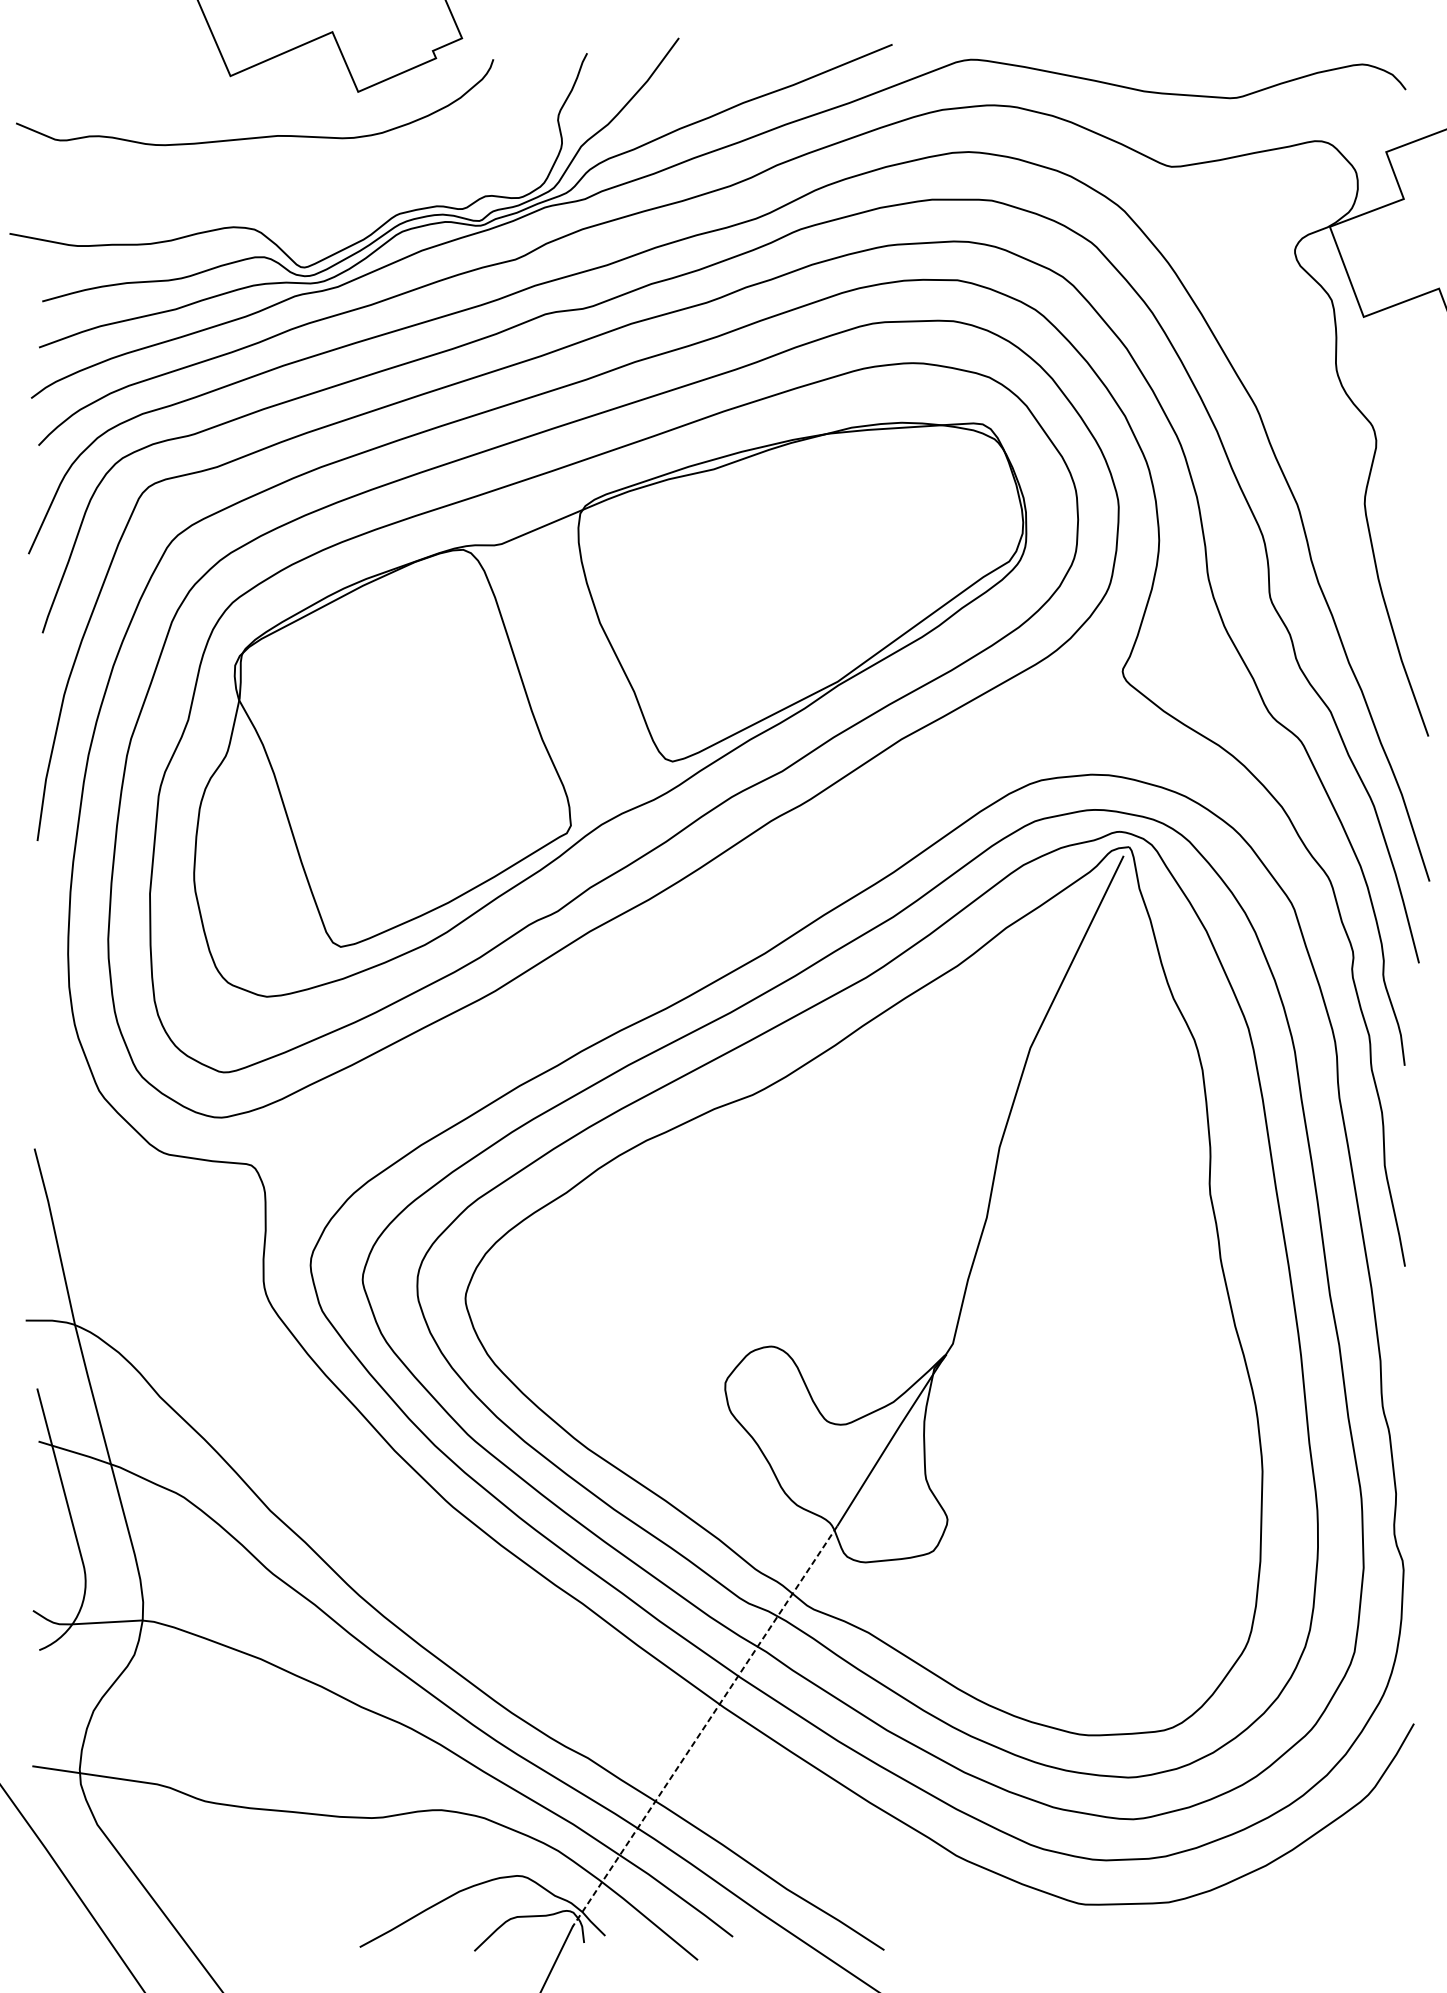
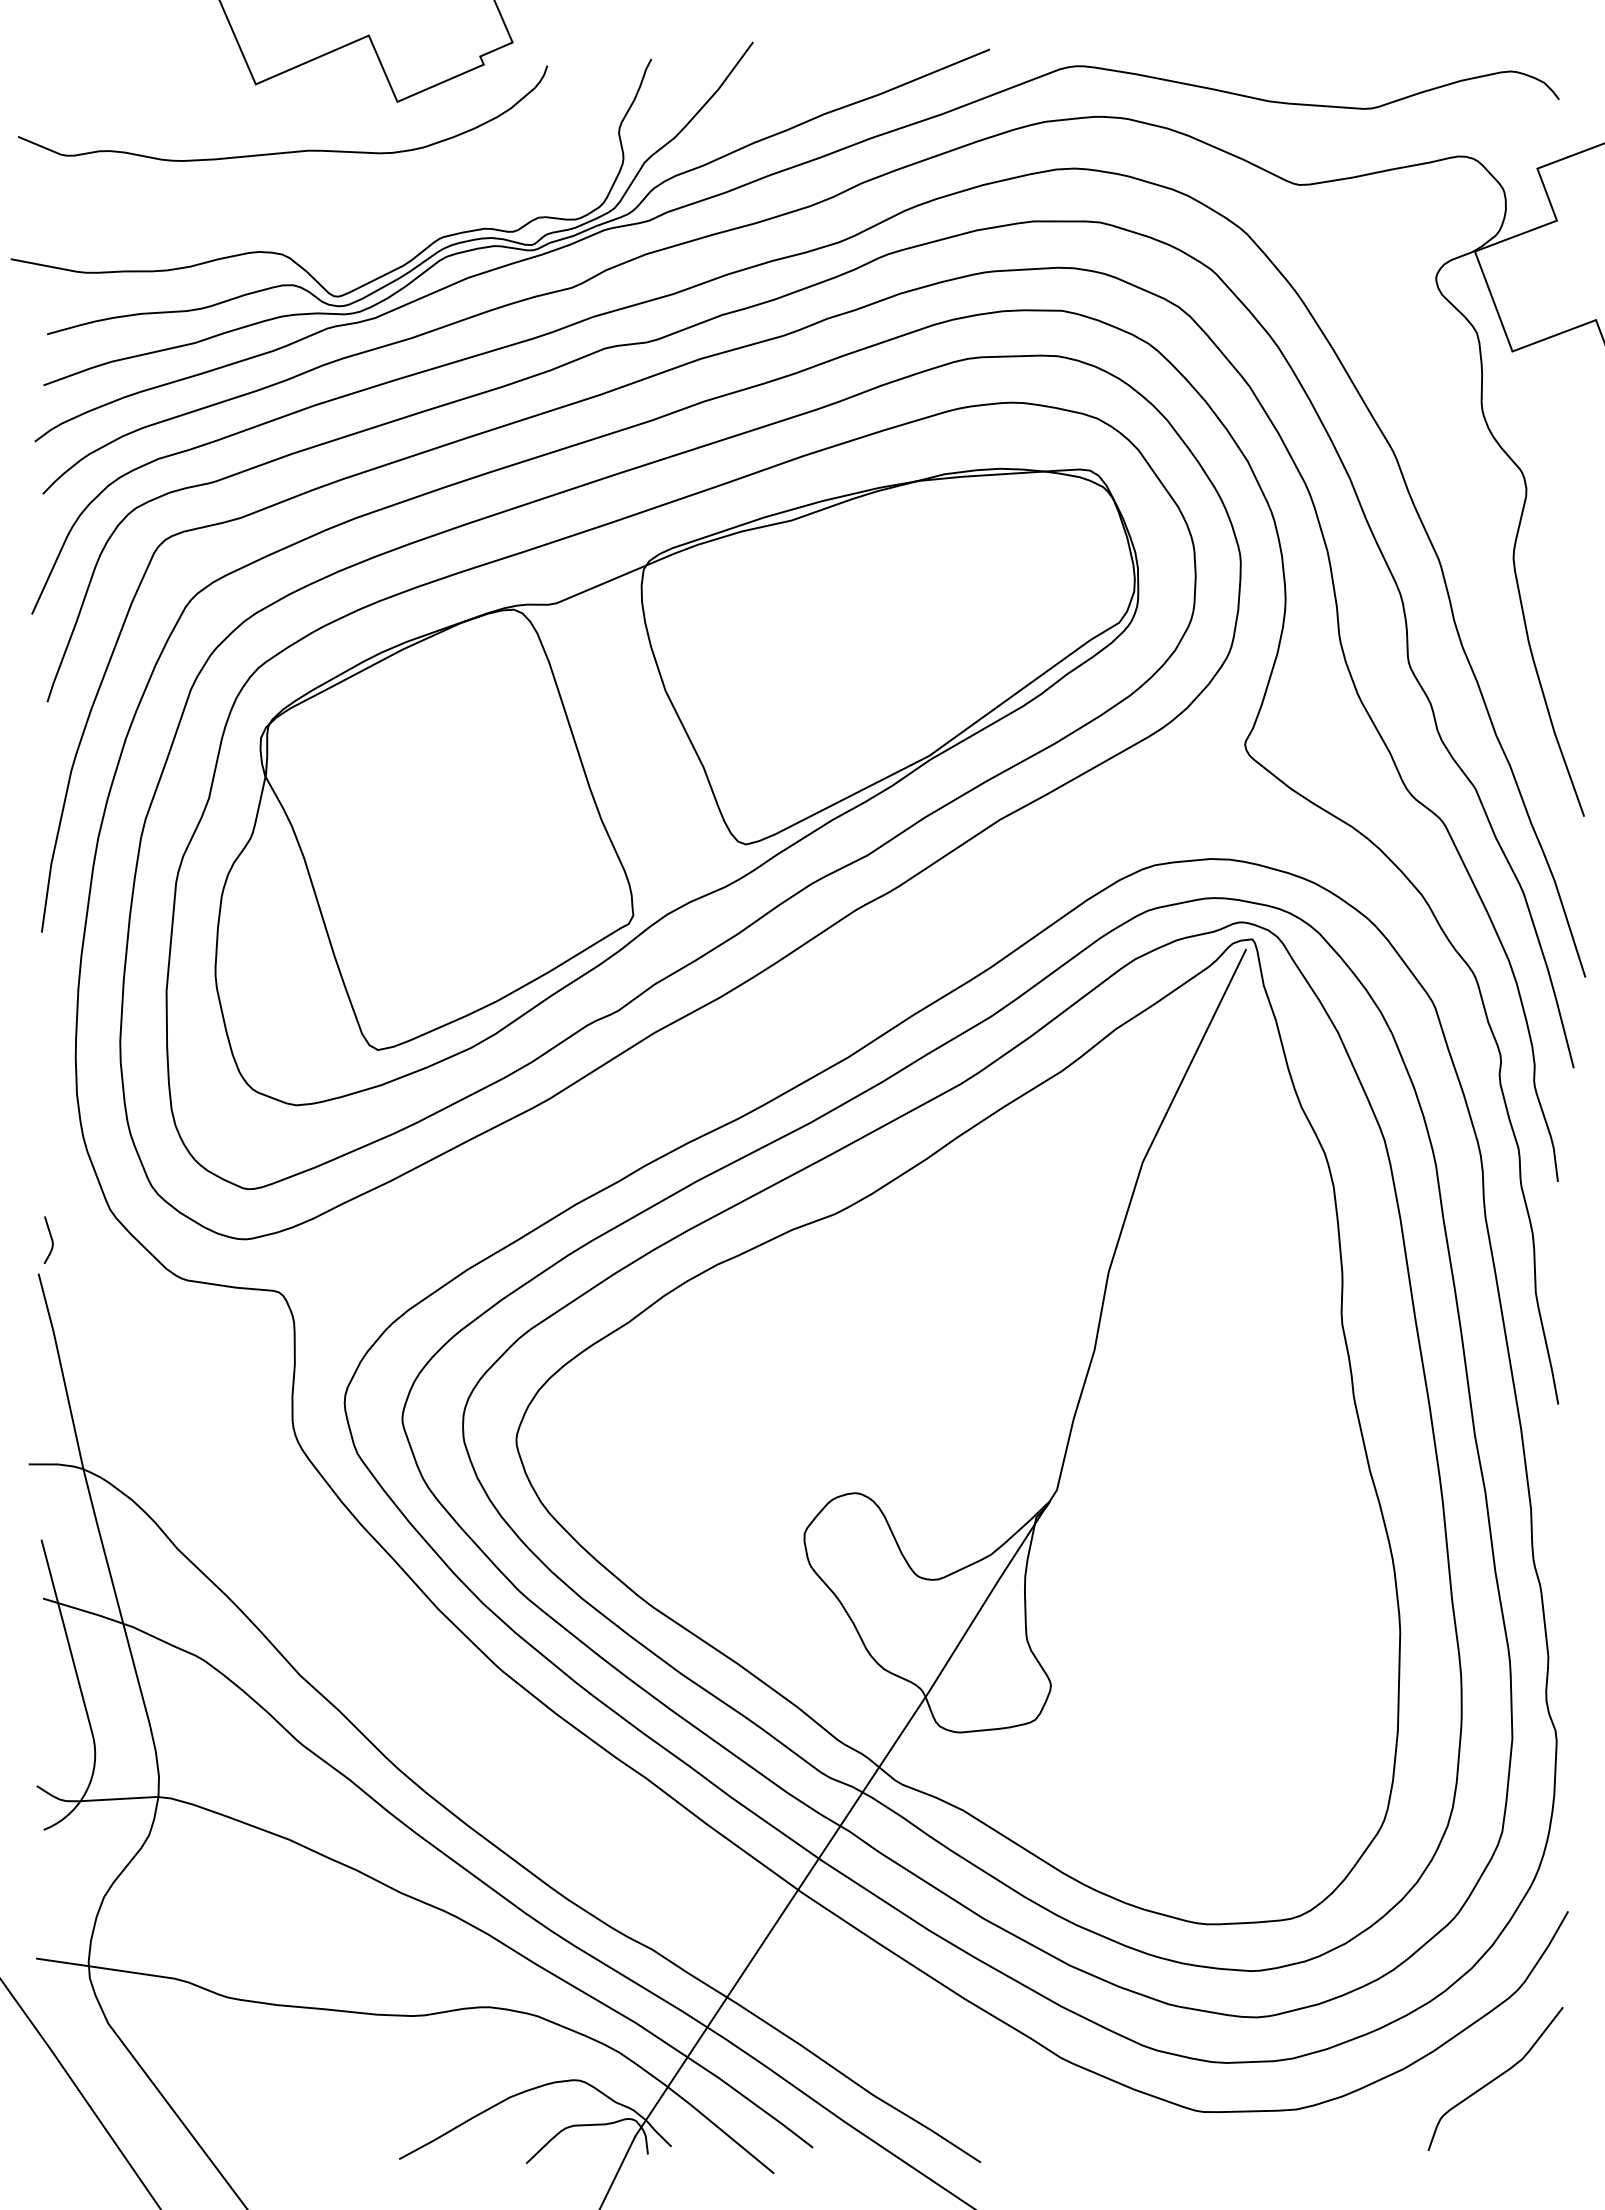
curve: (45, 1116) -> (50, 1238), added
line: (704, 1726) -> (781, 1914), dashed -> solid
curve: (1348, 1874) -> (1495, 2078), added

